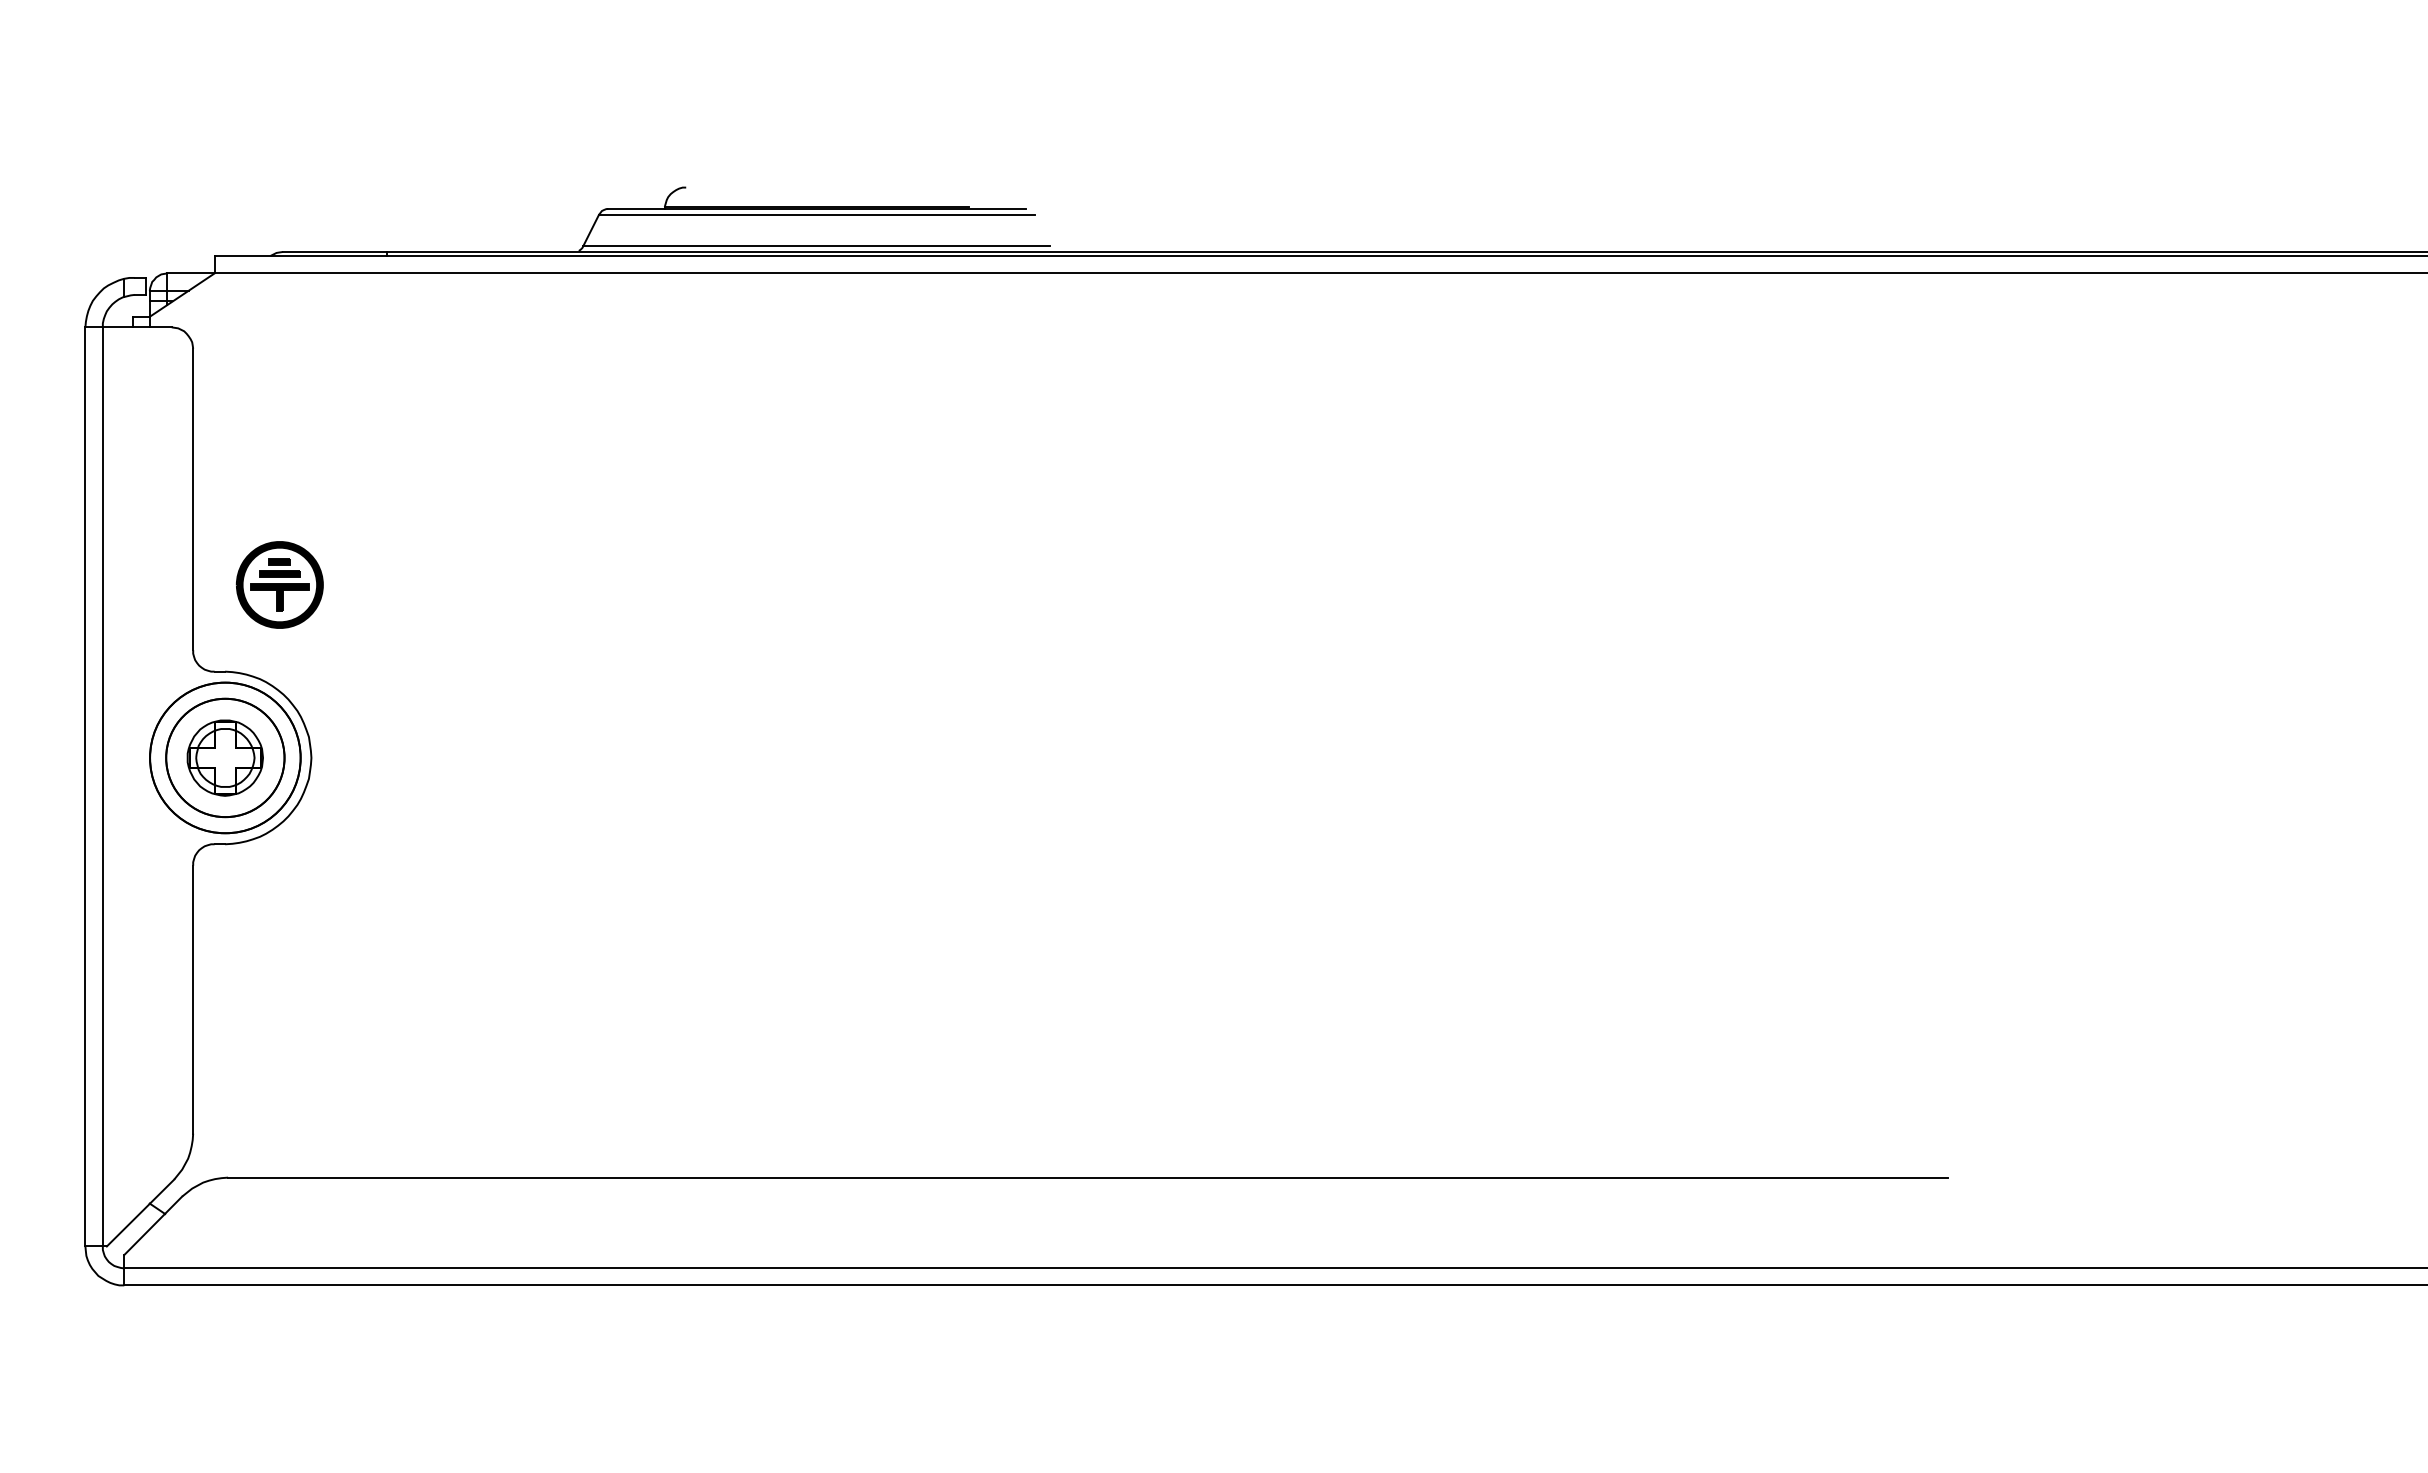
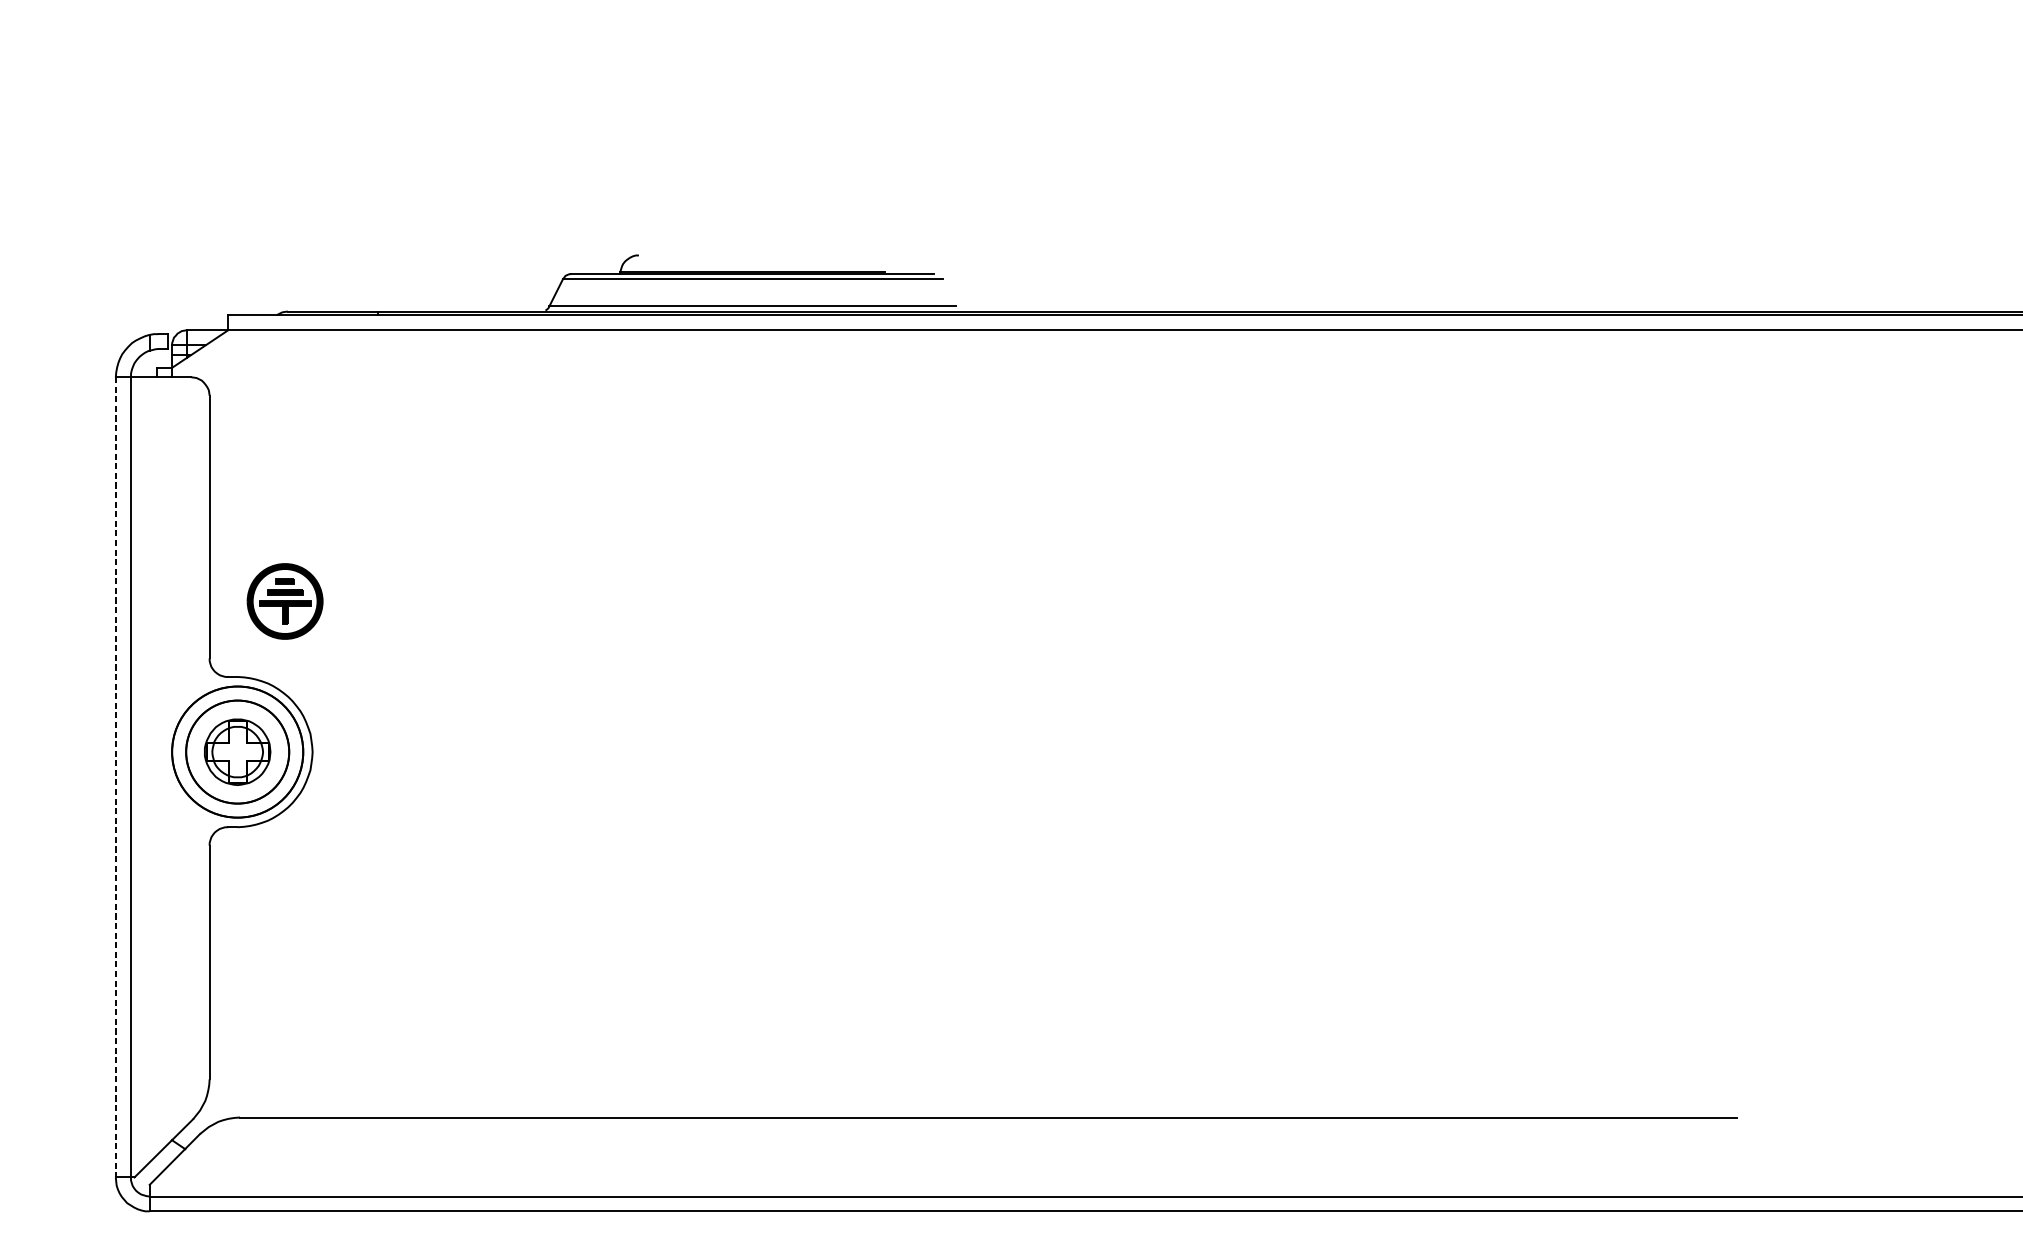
line: (85, 786) -> (115, 776), solid -> dashed

